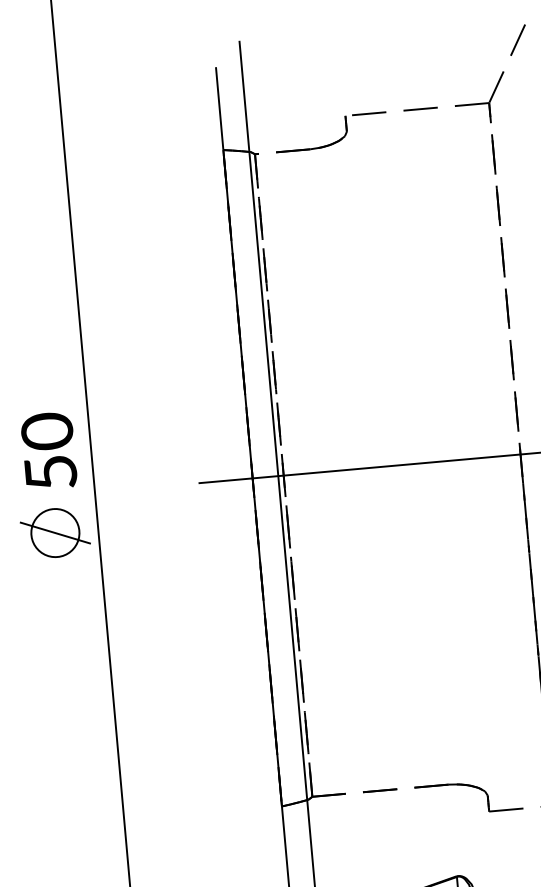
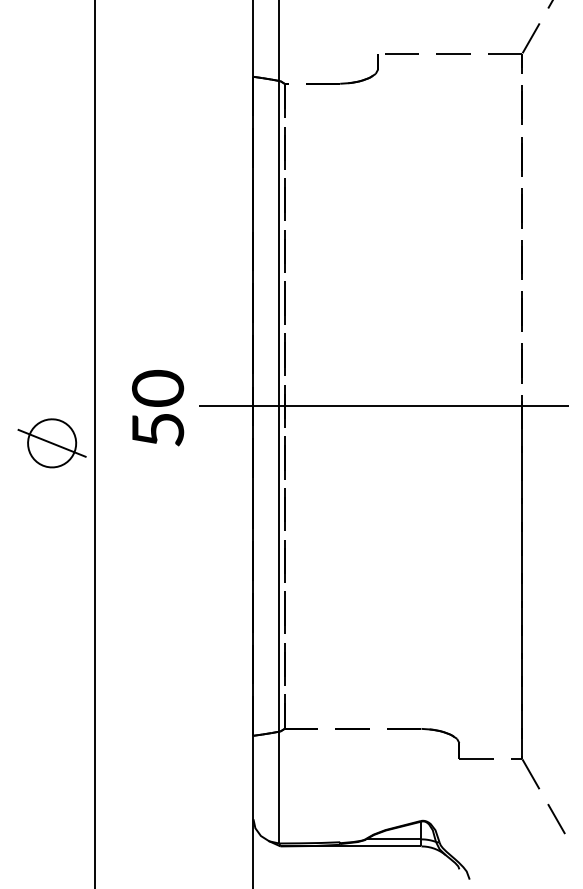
text: (49, 451) -> (158, 408), moved

